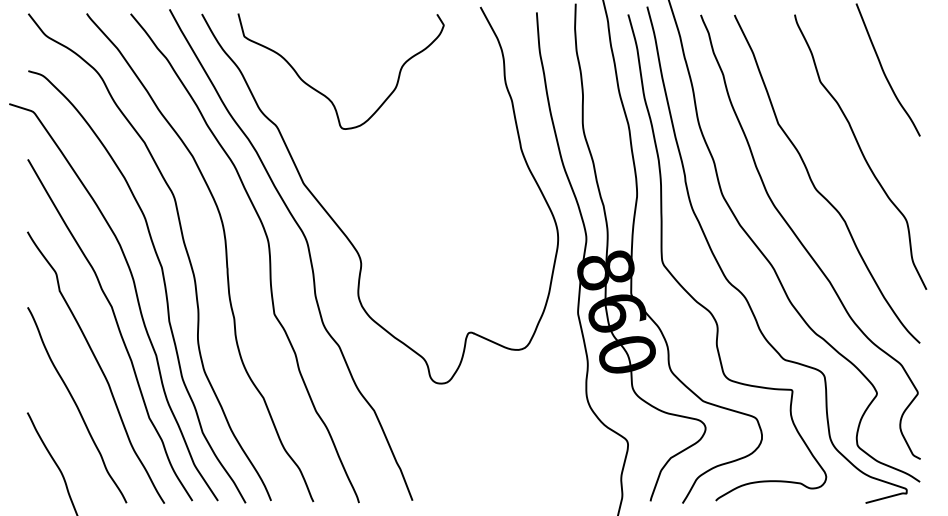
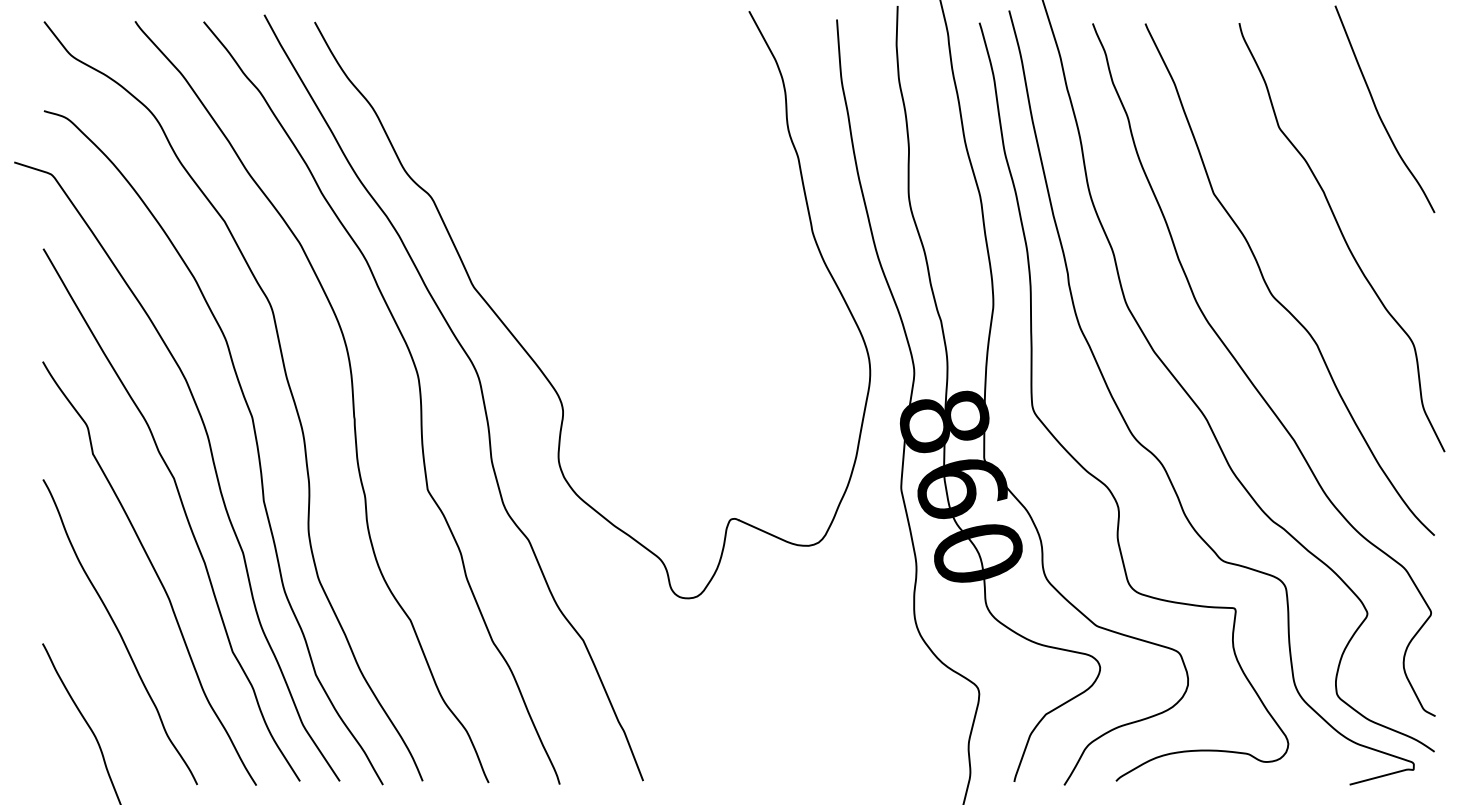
curve: (323, 93) -> (504, 145), removed

